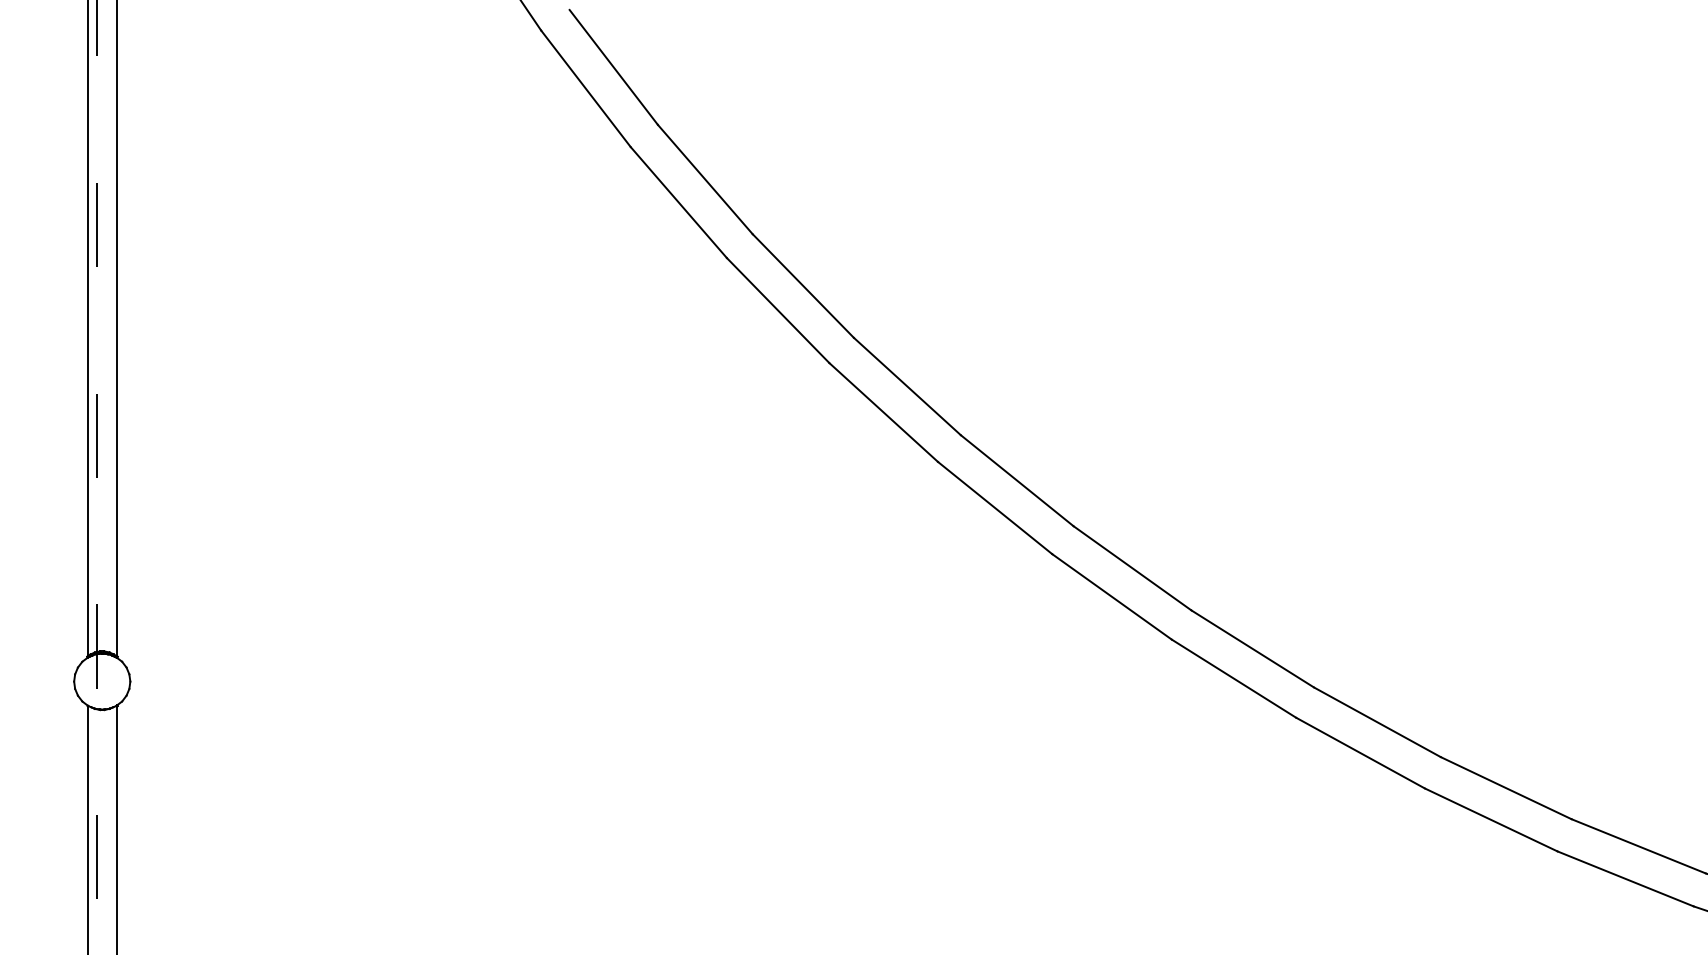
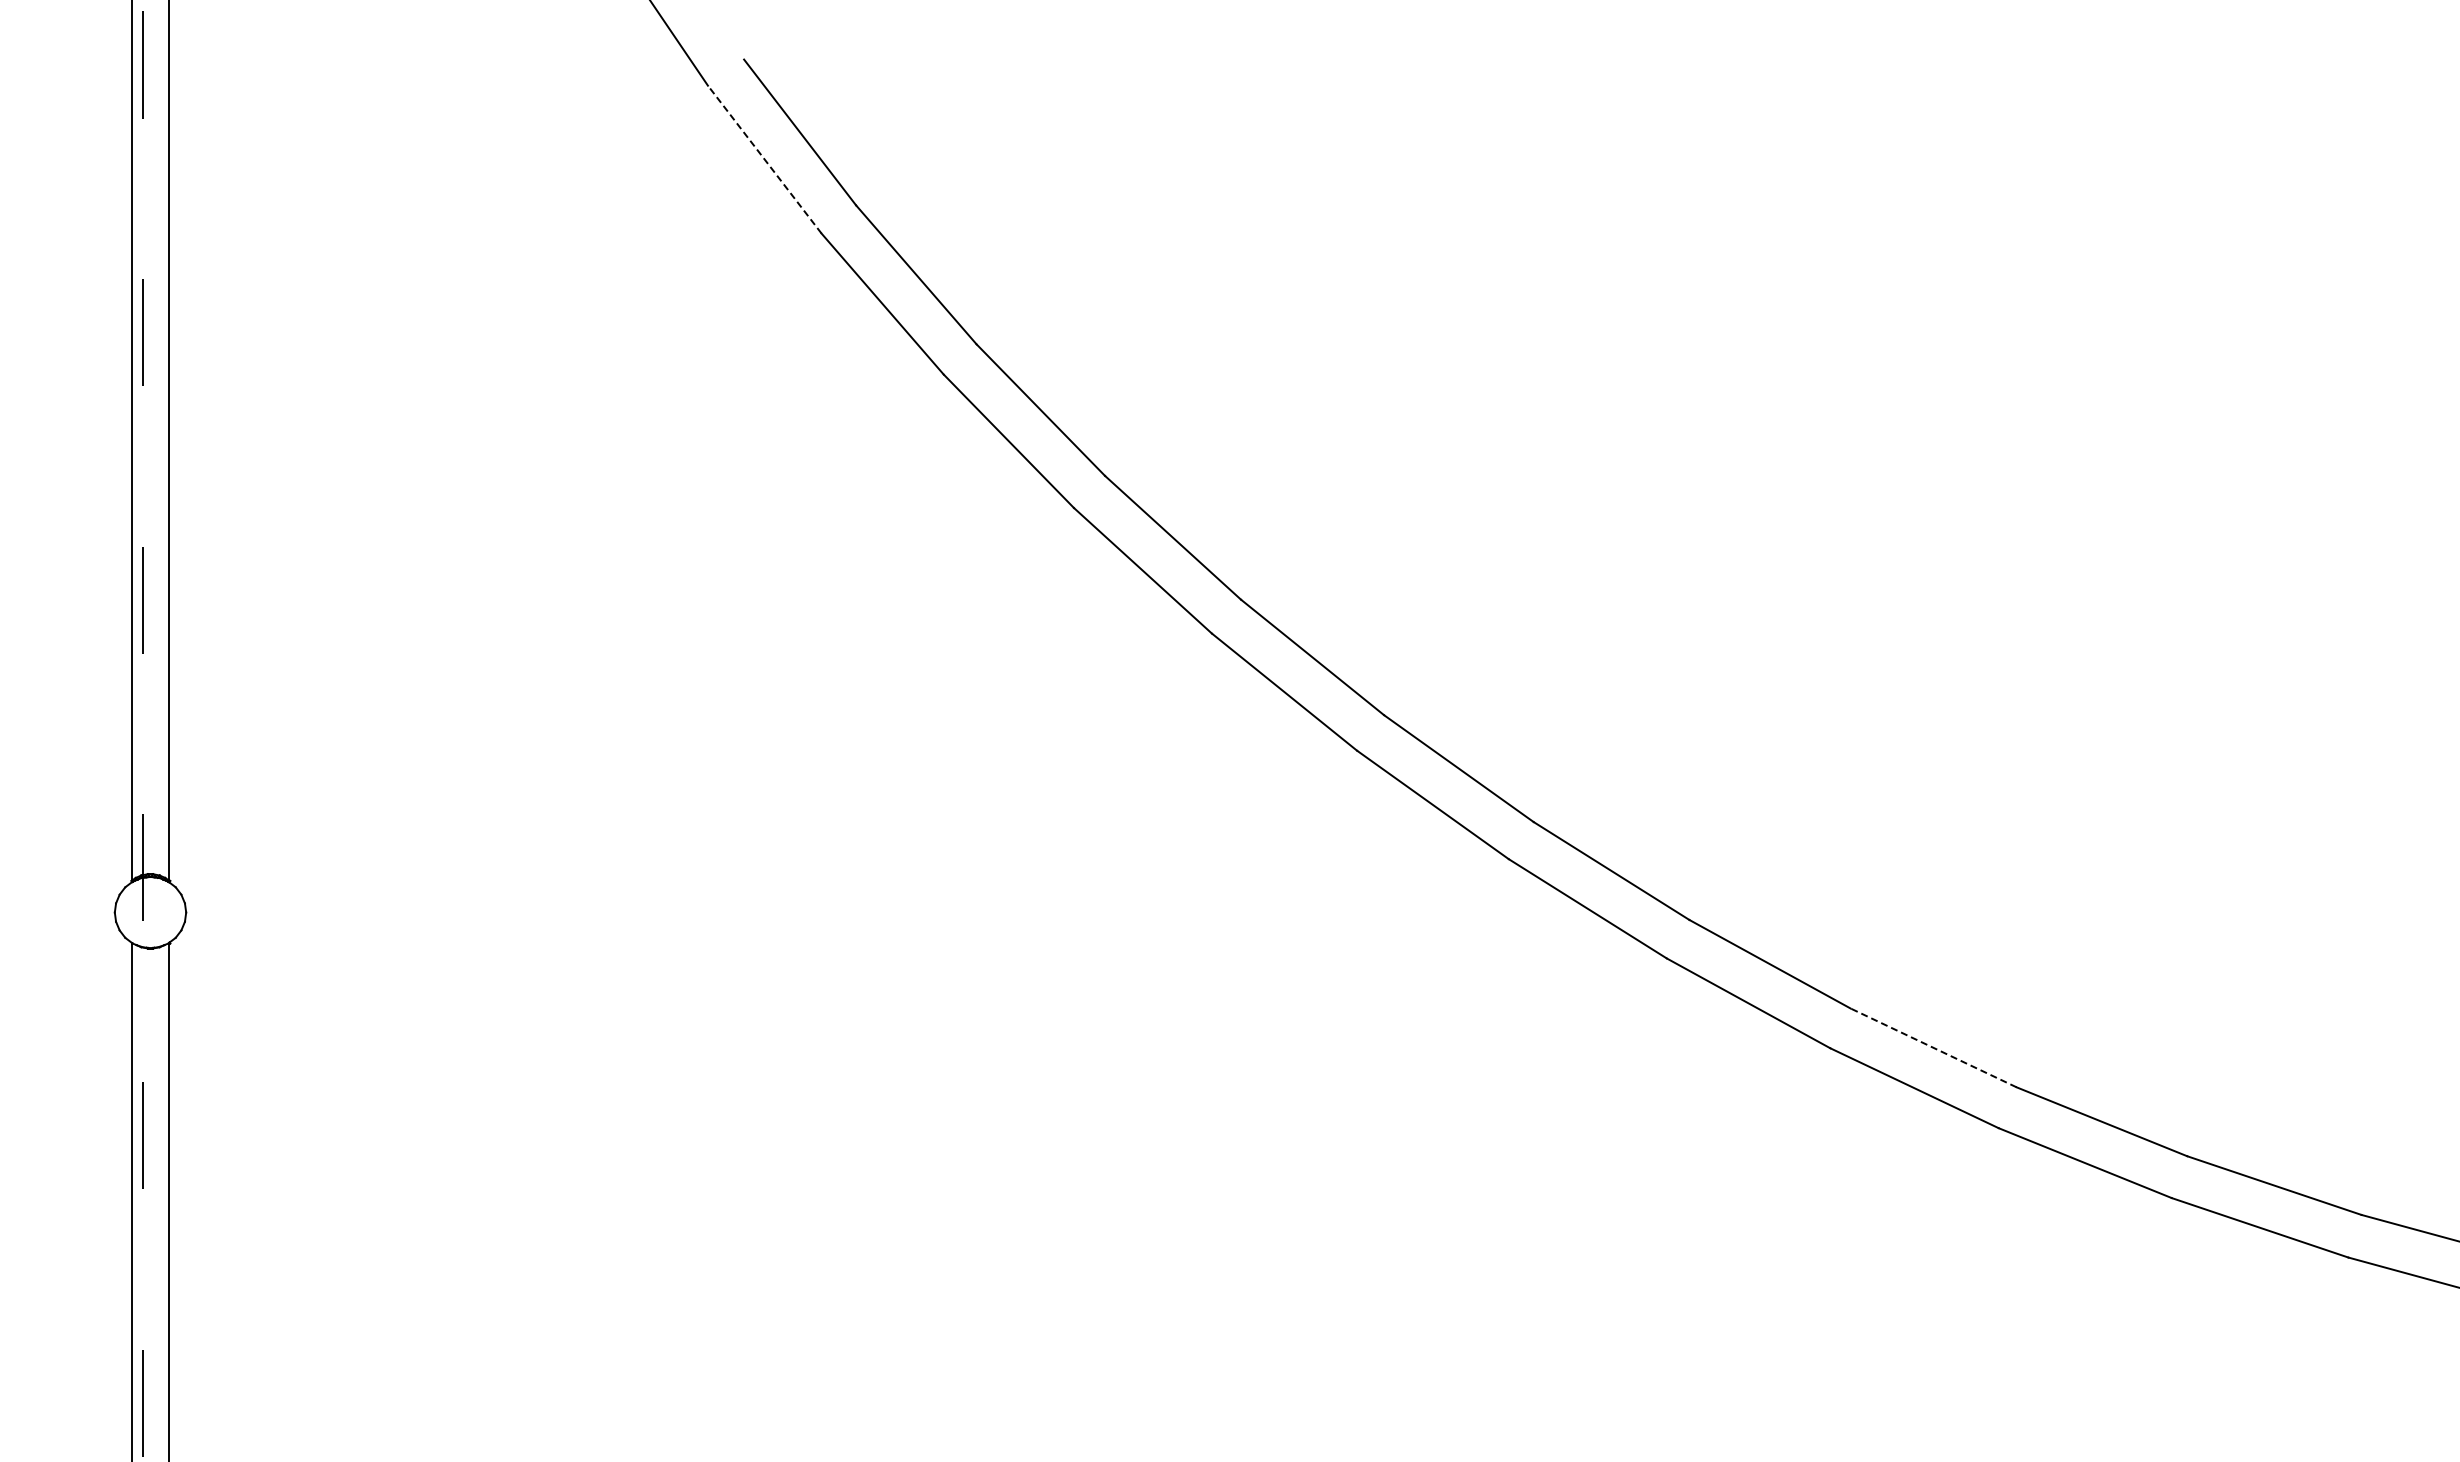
line: (585, 88) -> (764, 159), solid -> dashed
line: (1506, 787) -> (1933, 1047), solid -> dashed

